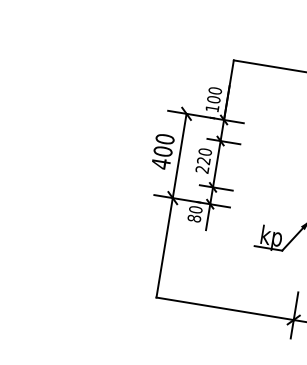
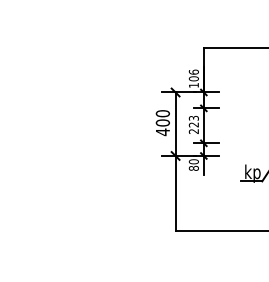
text: (214, 89) -> (193, 71), 100 -> 106
text: (204, 150) -> (193, 117), 220 -> 223

